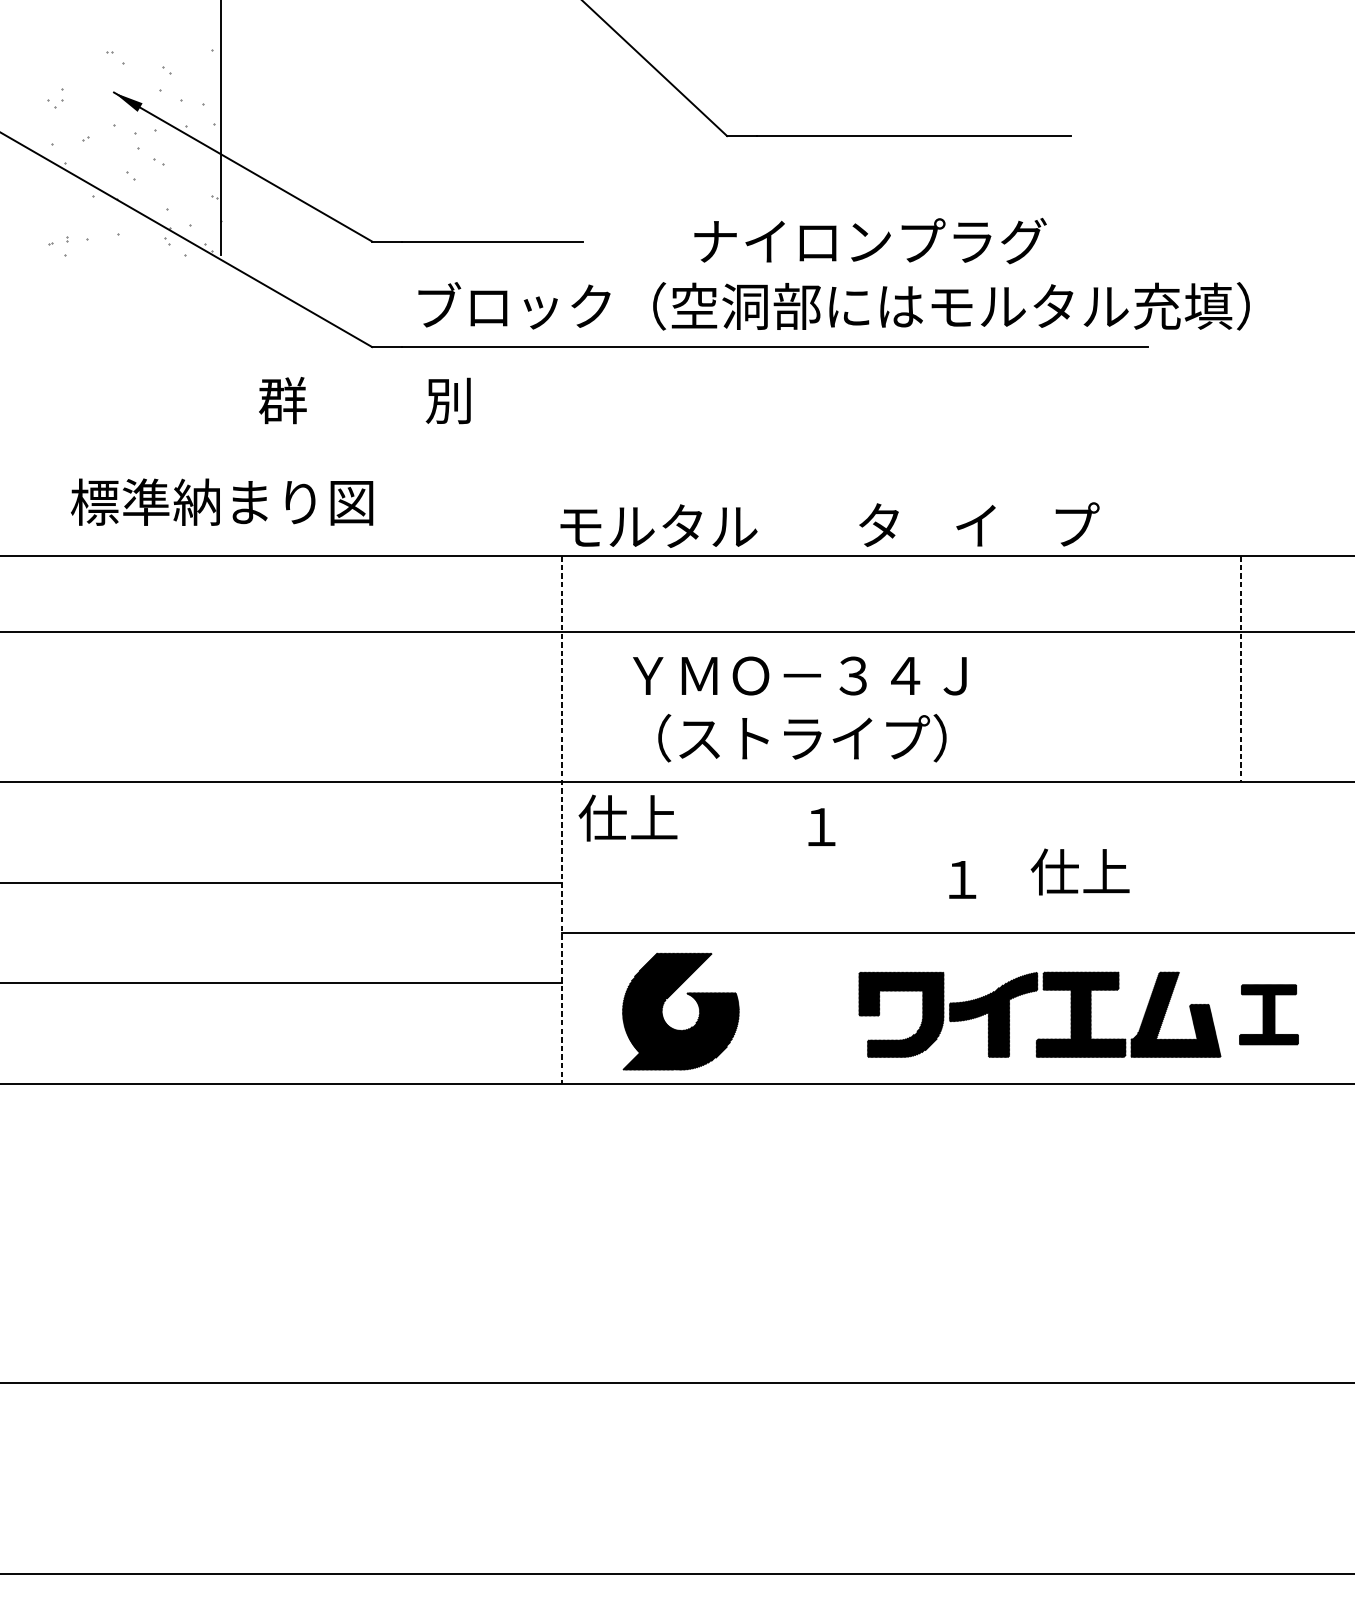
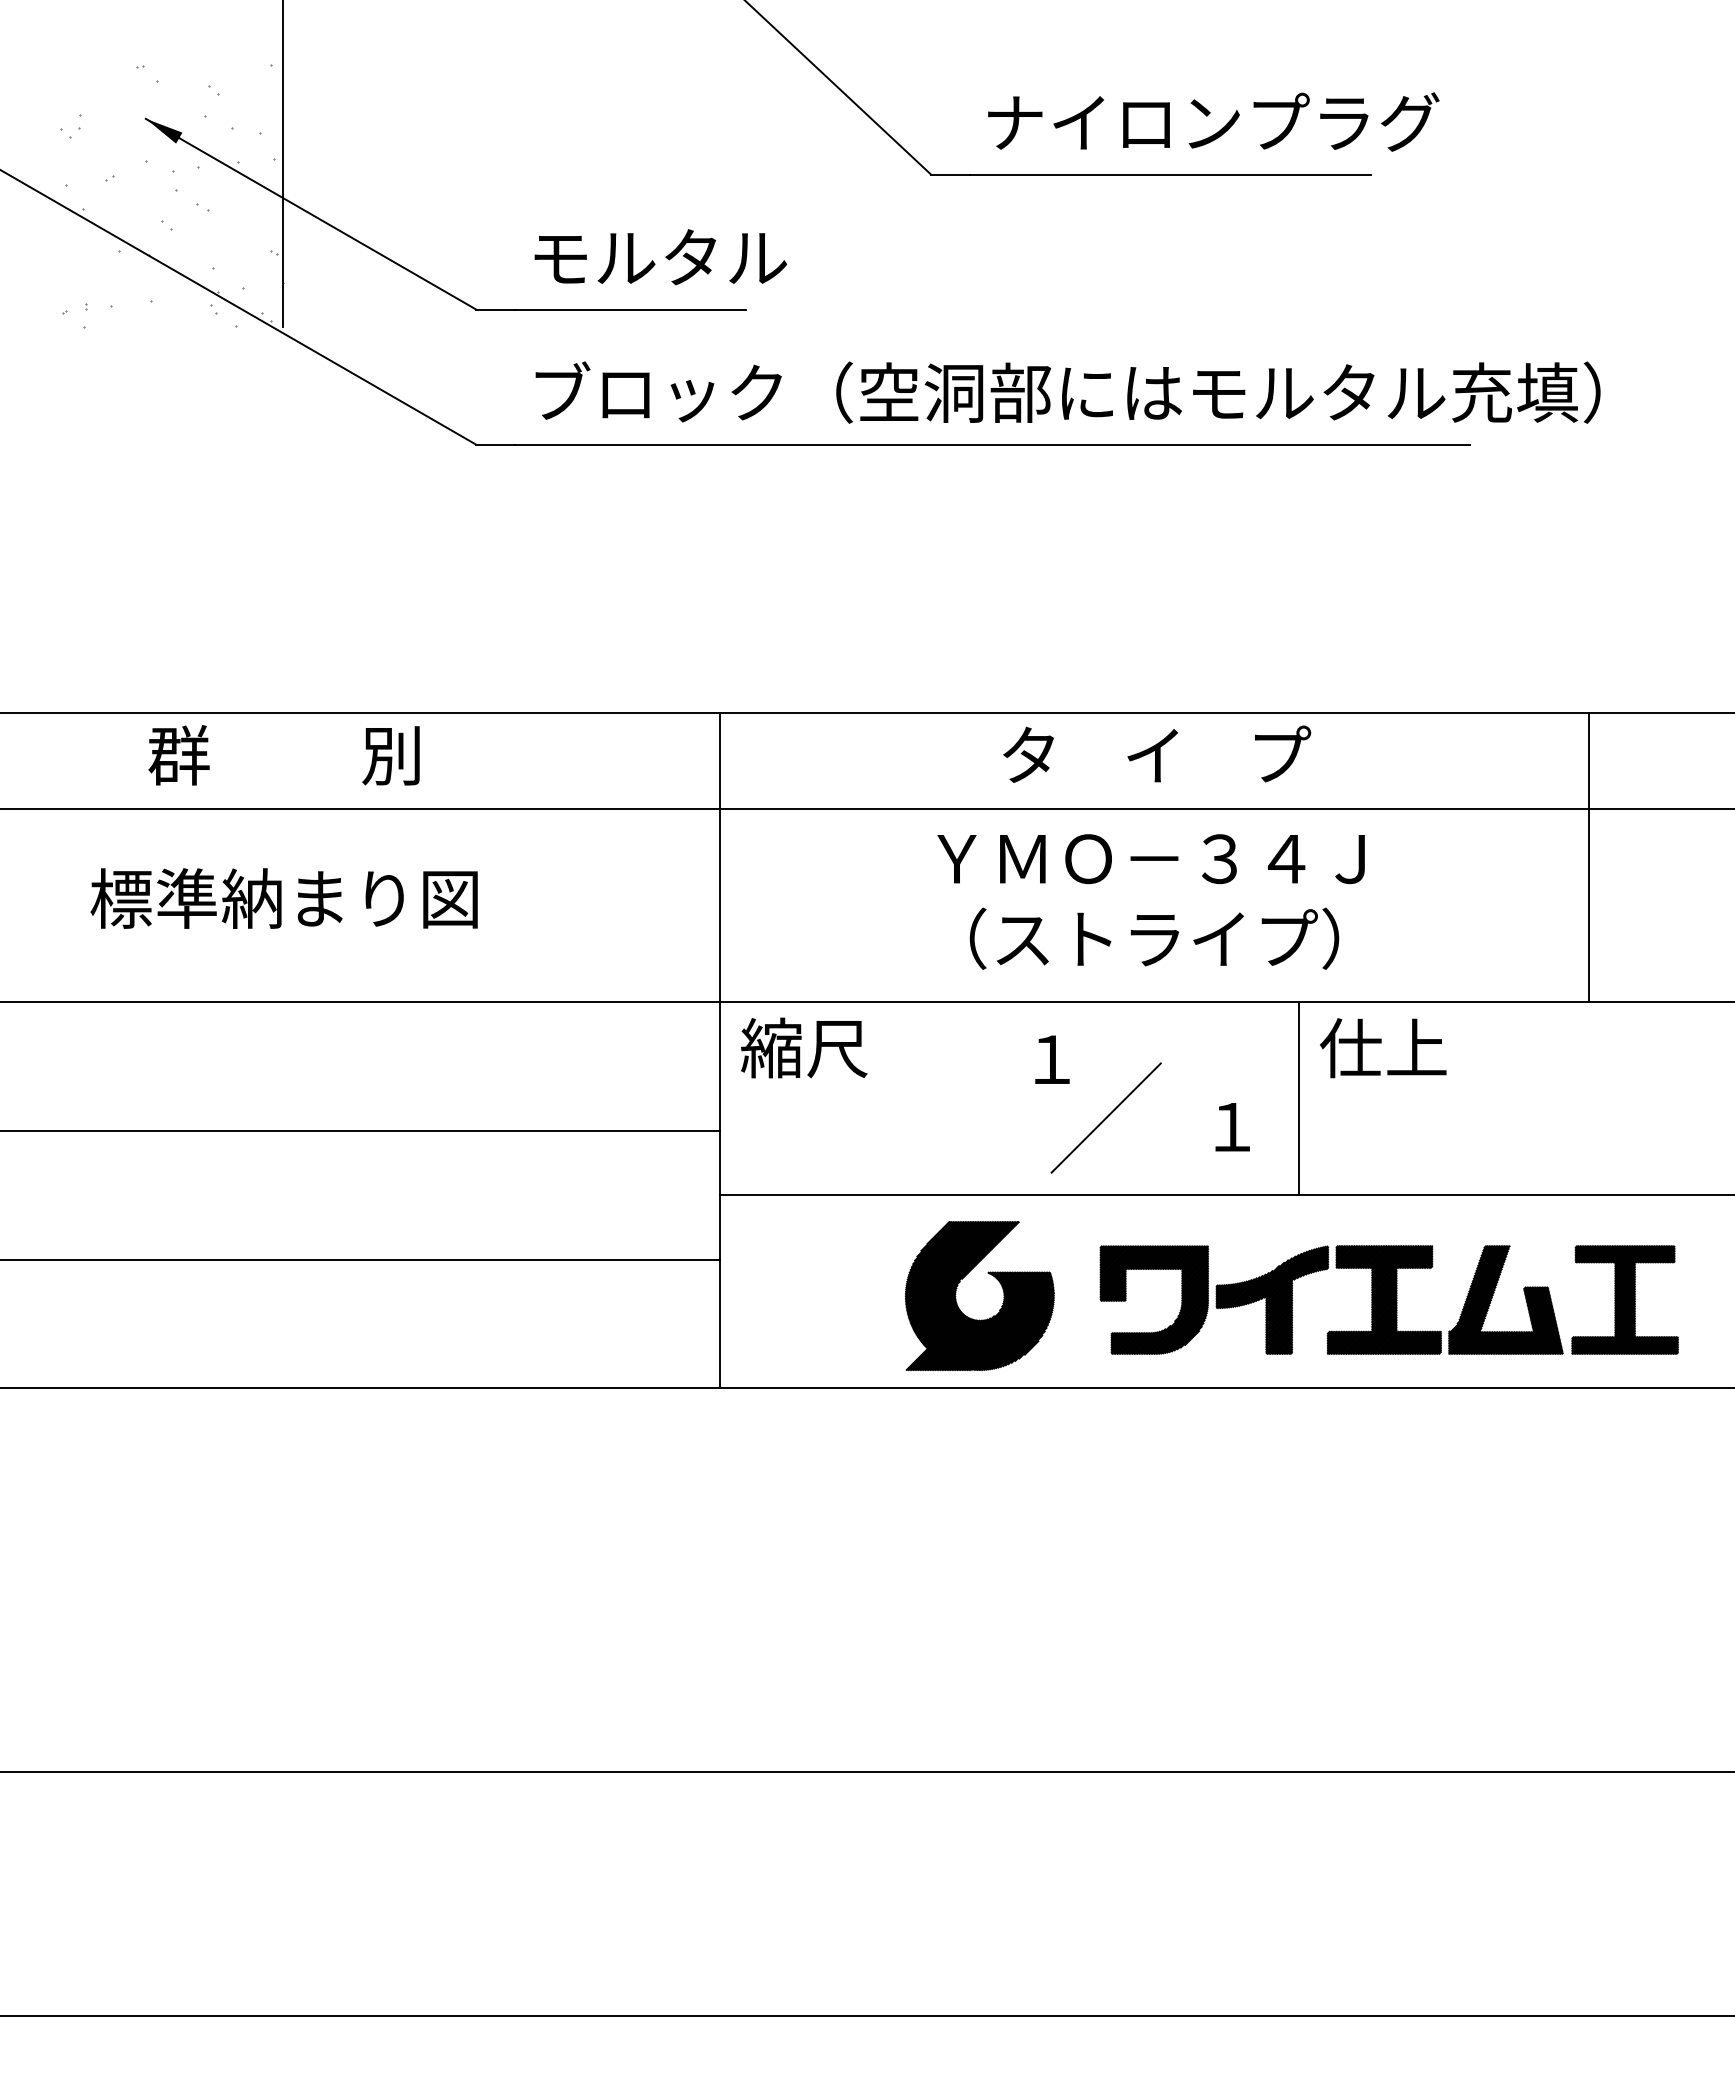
text: (870, 240) -> (1213, 121), moved
text: (364, 400) -> (283, 755), moved
text: (221, 502) -> (283, 898), moved
text: (979, 524) -> (1157, 753), moved
text: (658, 526) -> (660, 257), moved
line: (1240, 669) -> (1588, 857), dashed -> solid
text: (799, 709) -> (1150, 901), moved
text: (627, 817) -> (803, 1047), 仕上 -> 縮尺
line: (562, 819) -> (720, 1050), dashed -> solid
line: (1014, 857) -> (1299, 1098), added
line: (863, 872) -> (1105, 1117), added
text: (1080, 872) -> (1383, 1048), moved
part: (665, 1001) -> (960, 1282), moved
part: (1268, 1014) -> (1624, 1299), size x1.43

